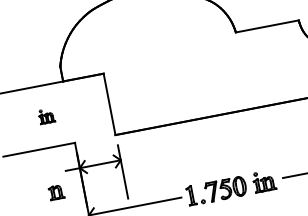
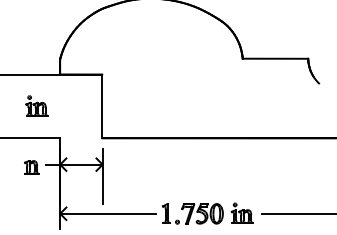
part: (46, 115) -> (36, 105), size x1.43
part: (55, 192) -> (31, 167), moved

